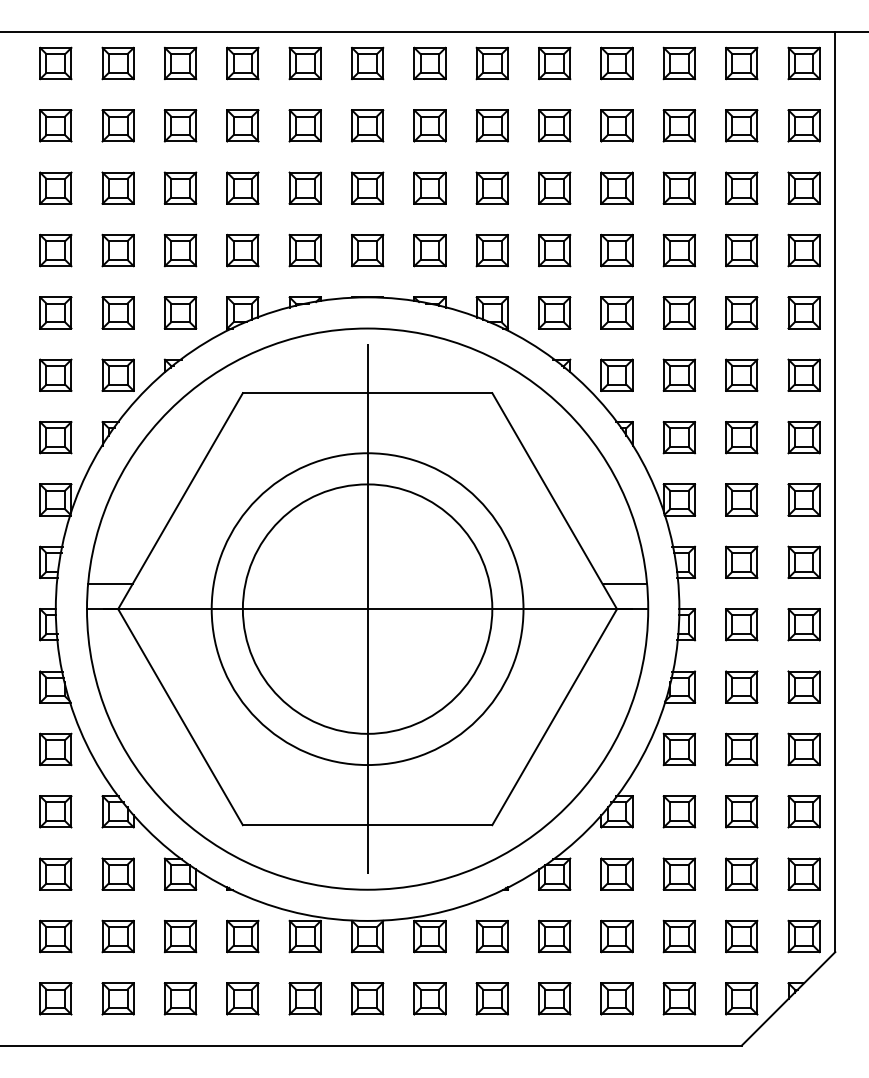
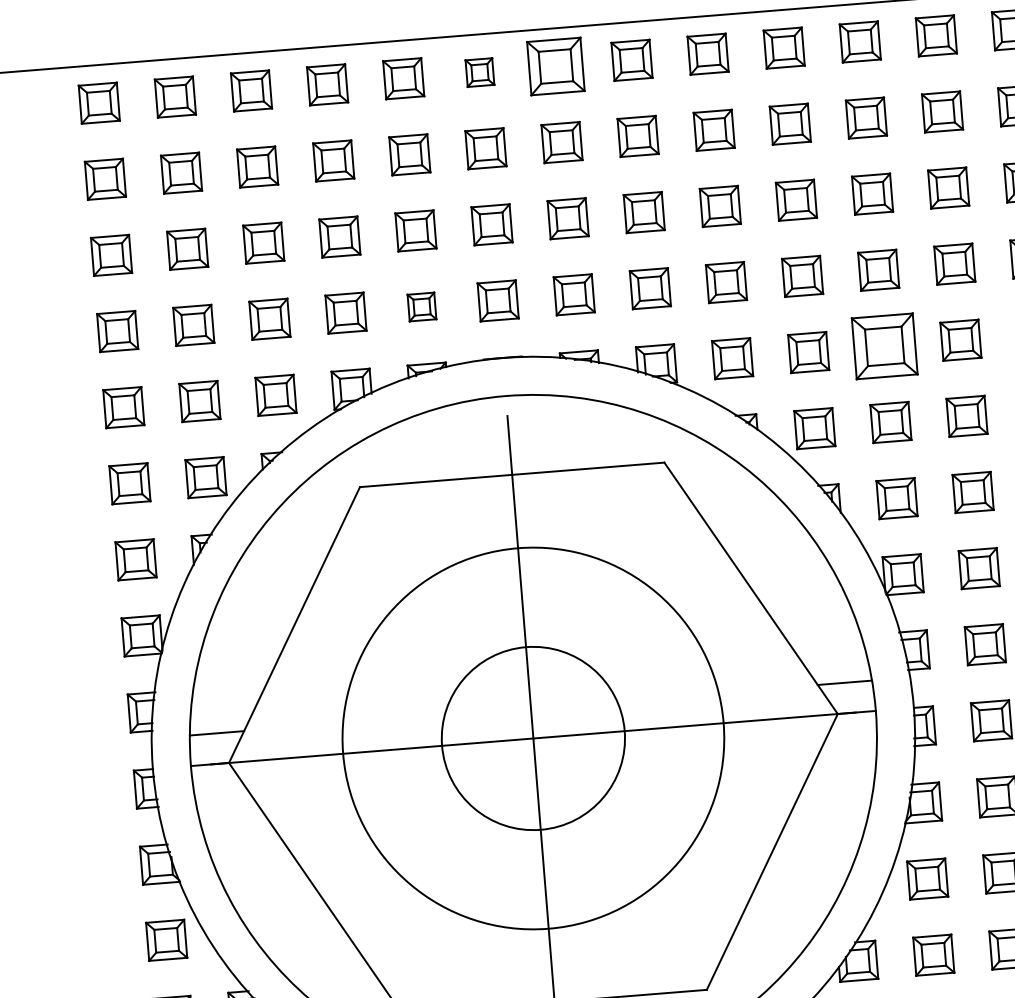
part: (367, 63) -> (479, 72), size x0.7
part: (429, 63) -> (555, 66), size x1.4
part: (304, 250) -> (421, 307), size x0.7
part: (679, 312) -> (884, 345), size x1.6
circle: (367, 608) -> (533, 737), size x0.6

